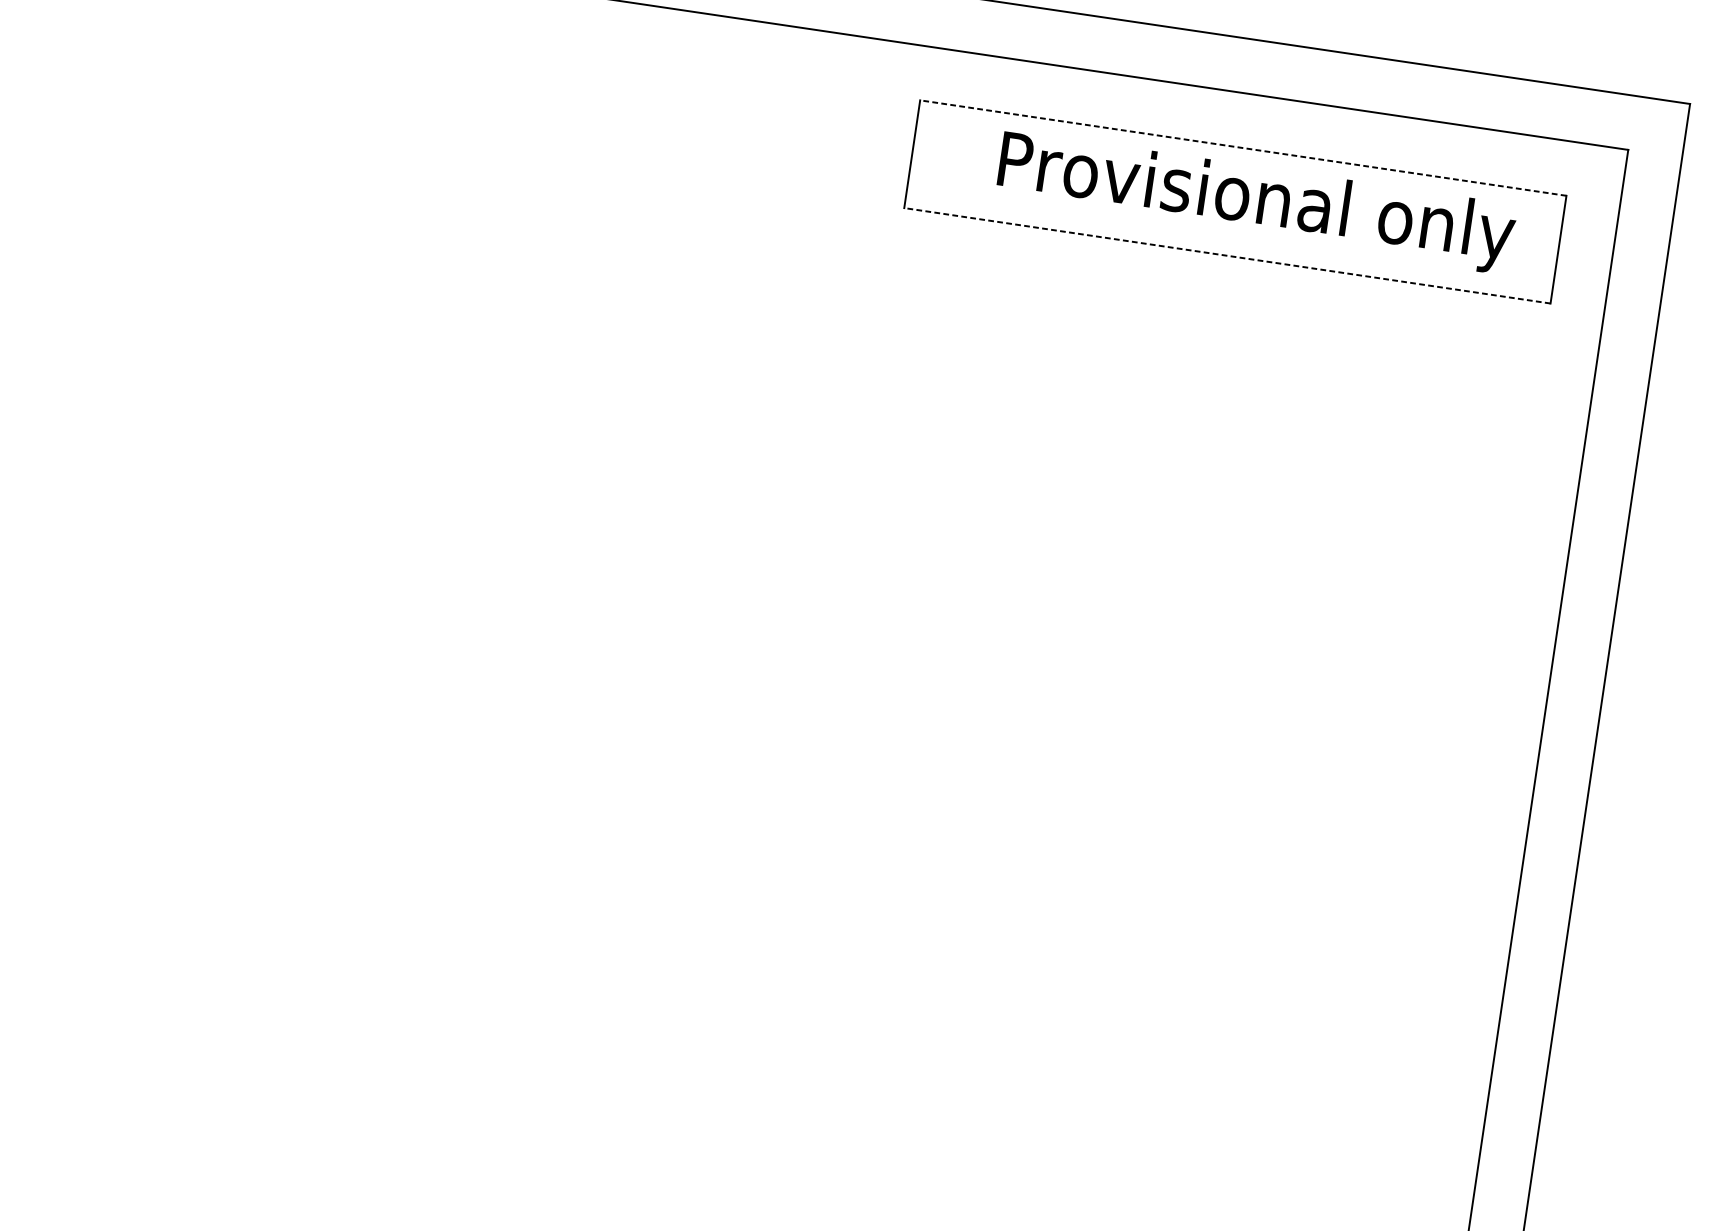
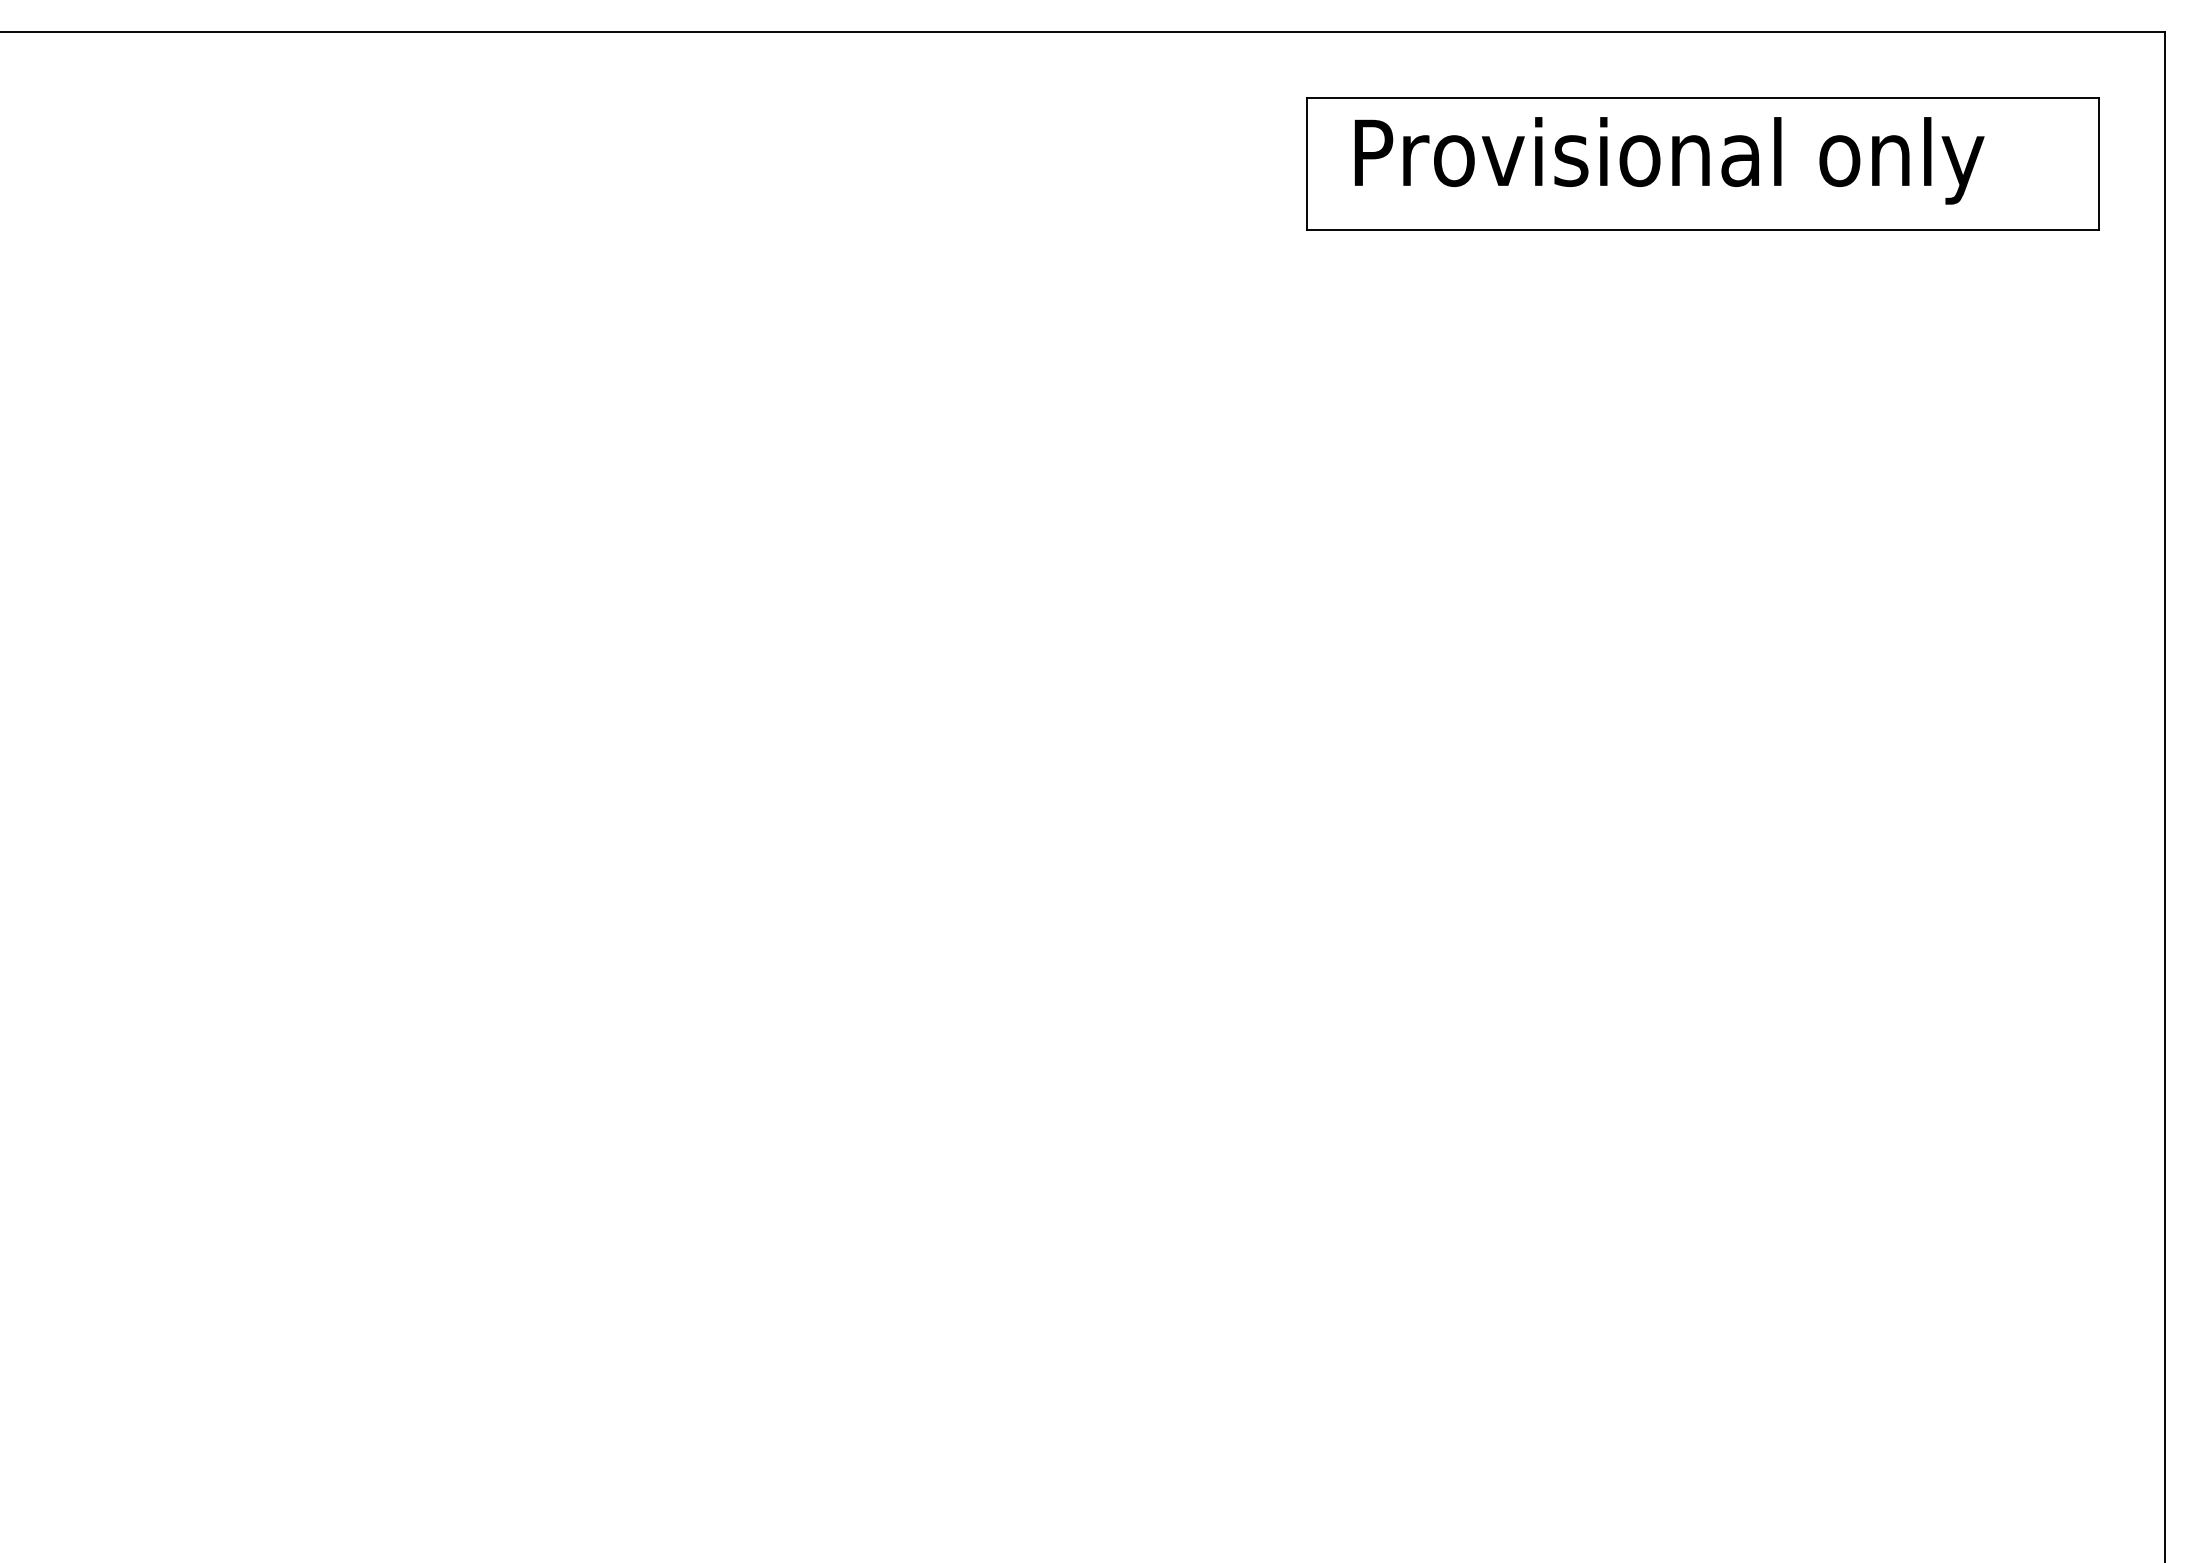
line: (1243, 147) -> (1703, 97), dashed -> solid
text: (1256, 202) -> (1669, 160), moved
line: (1227, 255) -> (1703, 229), dashed -> solid

